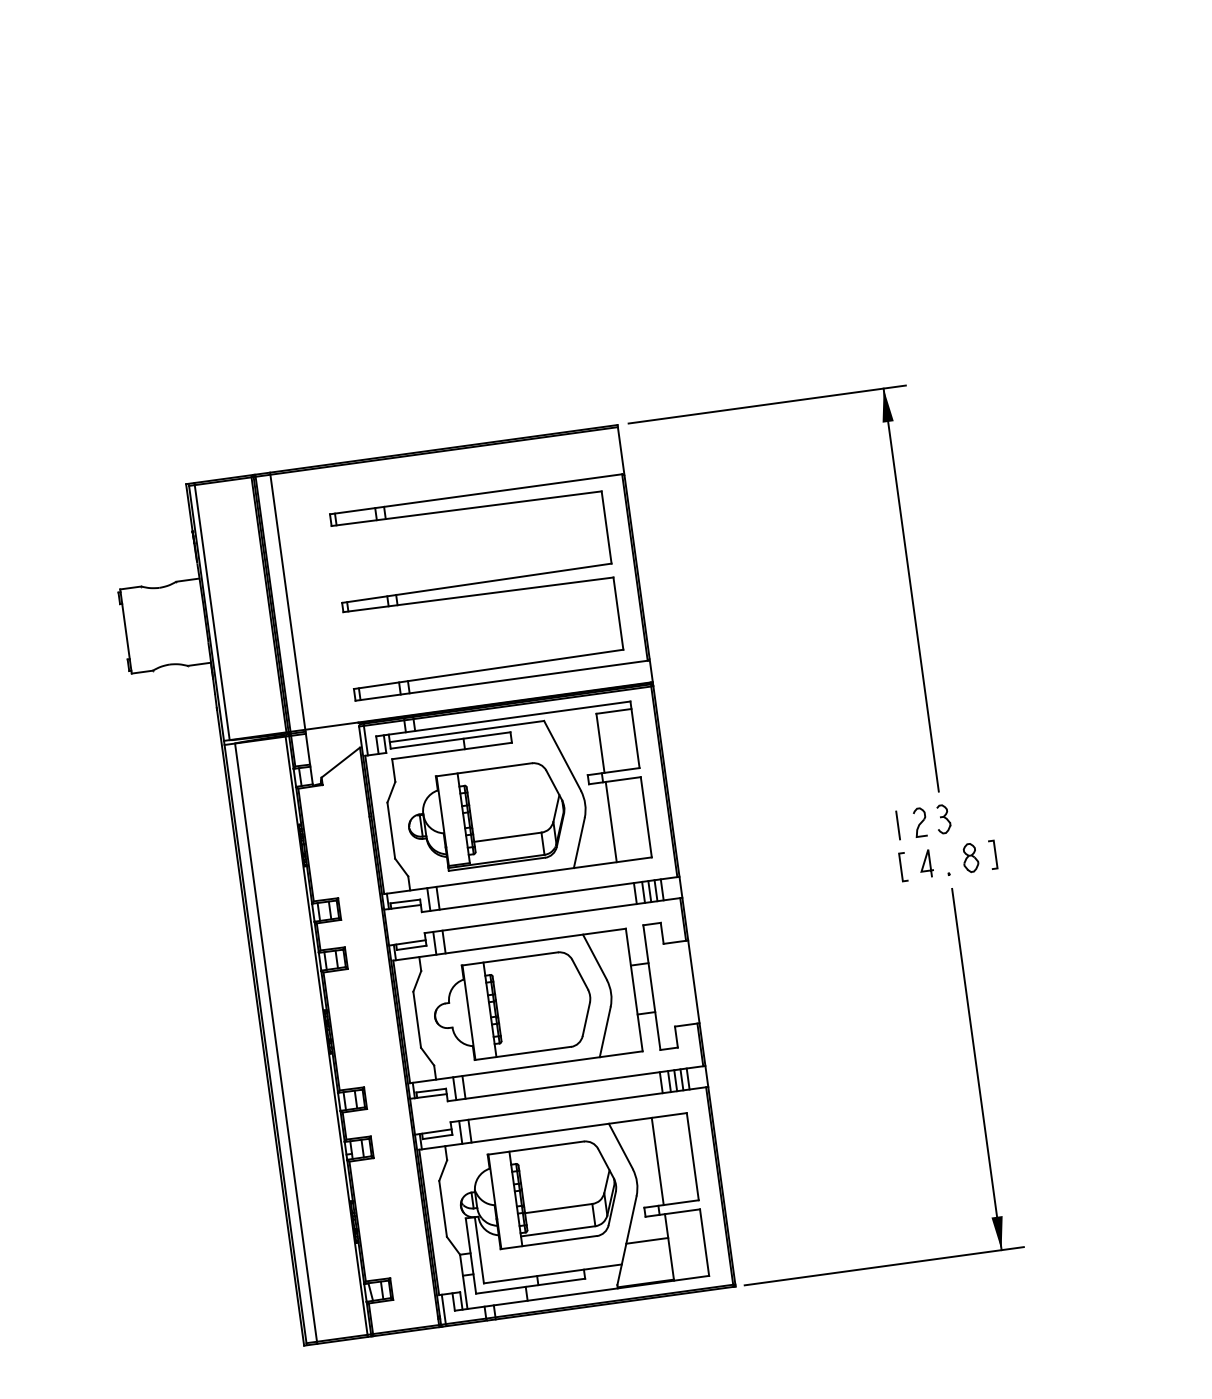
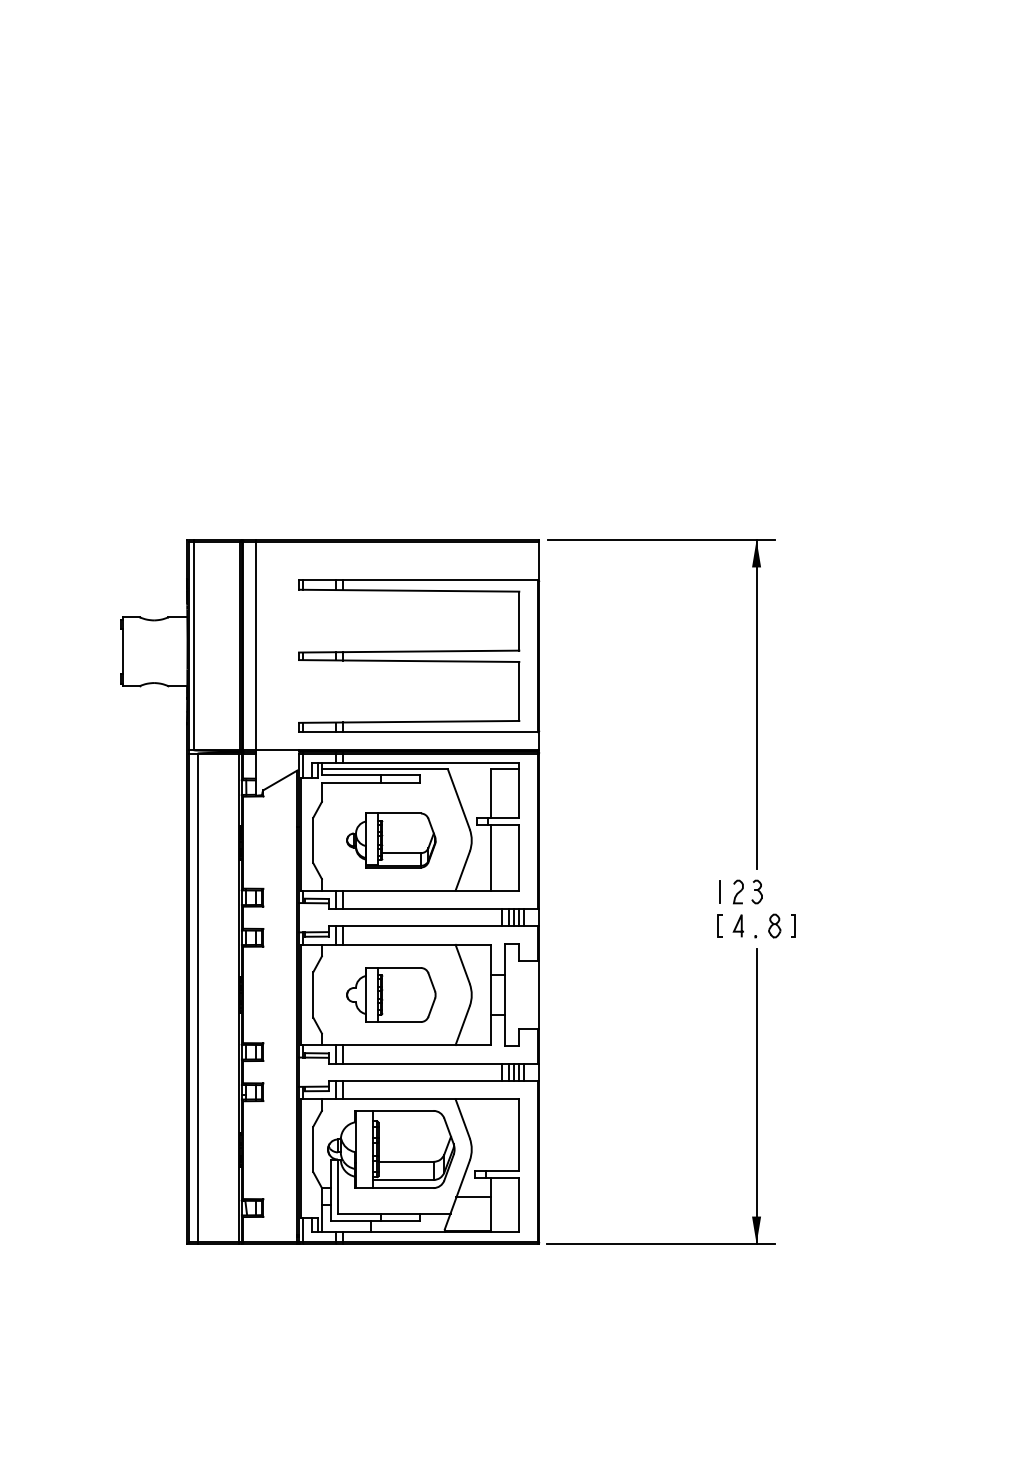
part: (486, 817) -> (391, 840), size x0.7
part: (512, 1006) -> (391, 994), size x0.7
line: (657, 1160) -> (490, 1134), removed

